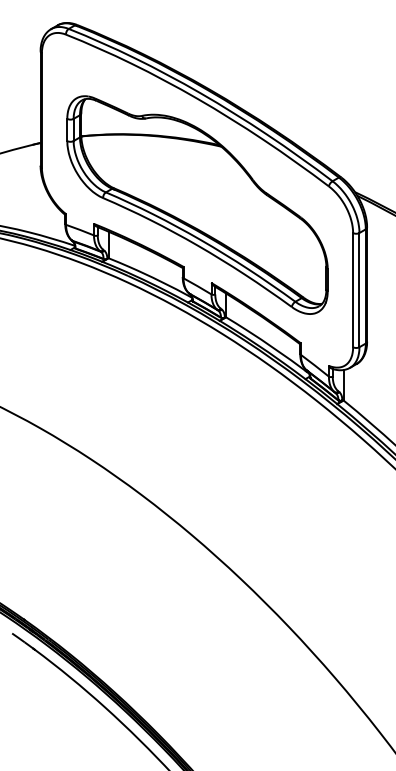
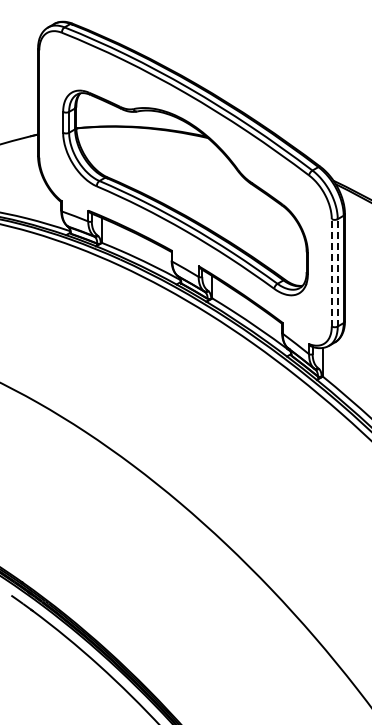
line: (352, 289) -> (331, 272), solid -> dashed
line: (359, 289) -> (337, 272), solid -> dashed

